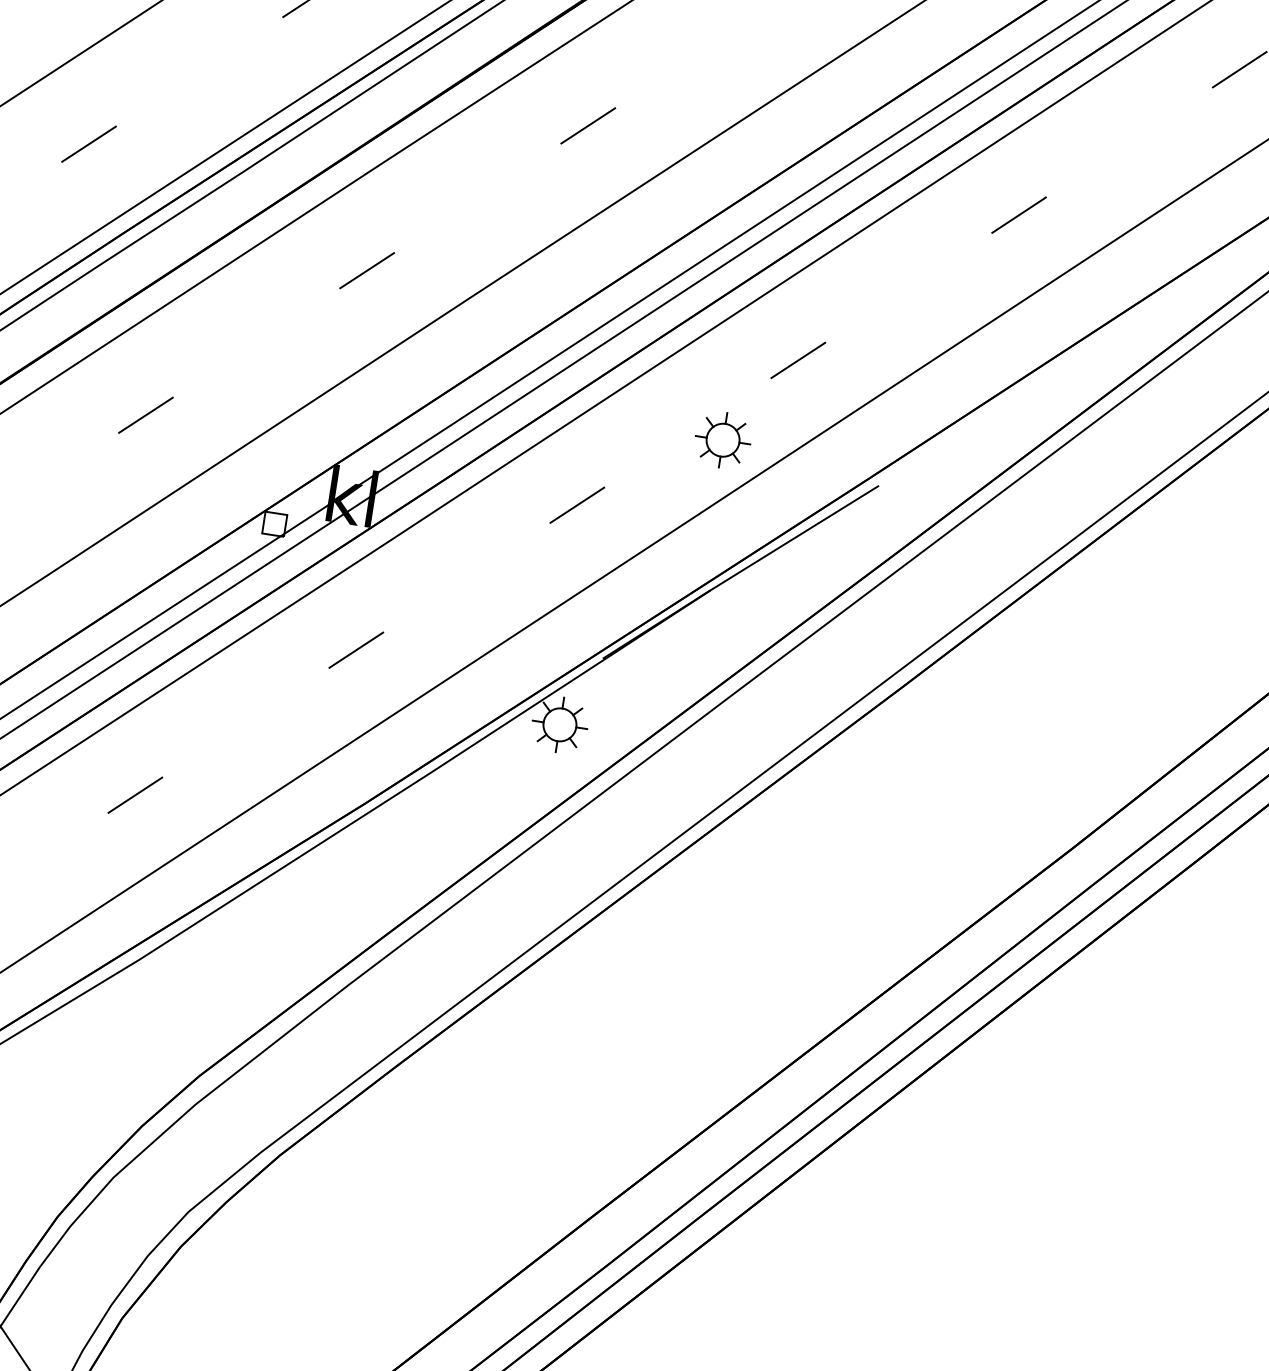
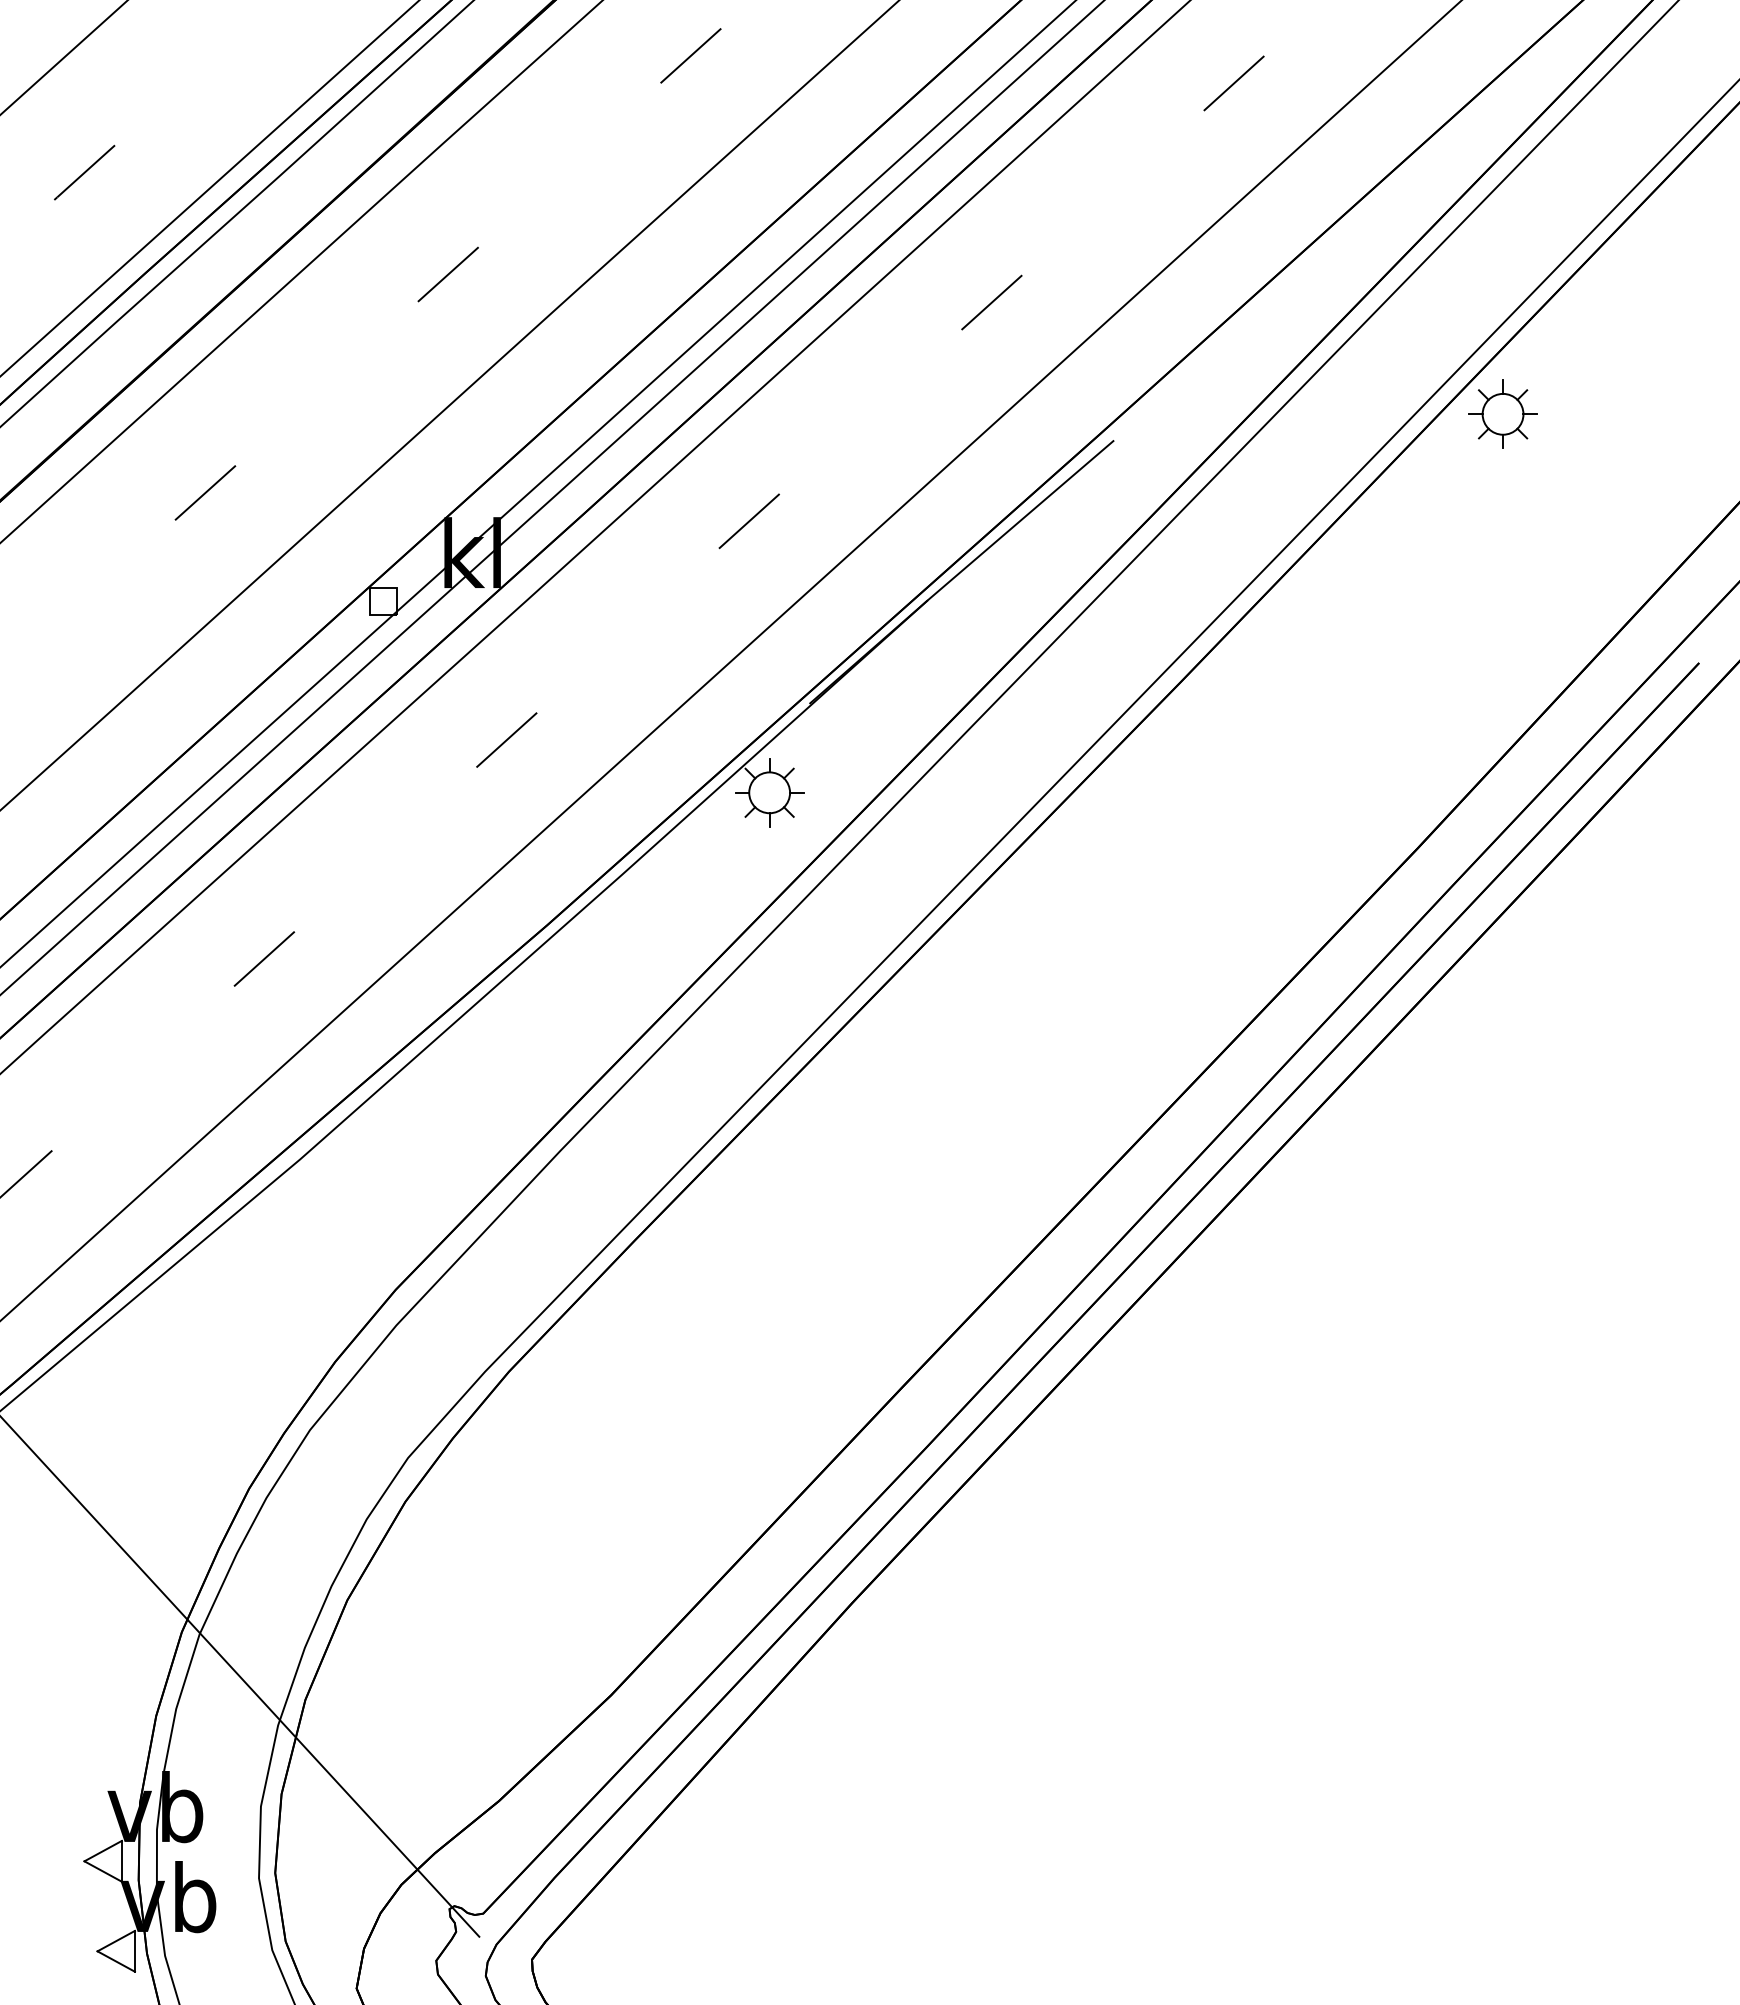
part: (722, 439) -> (1502, 413), moved

